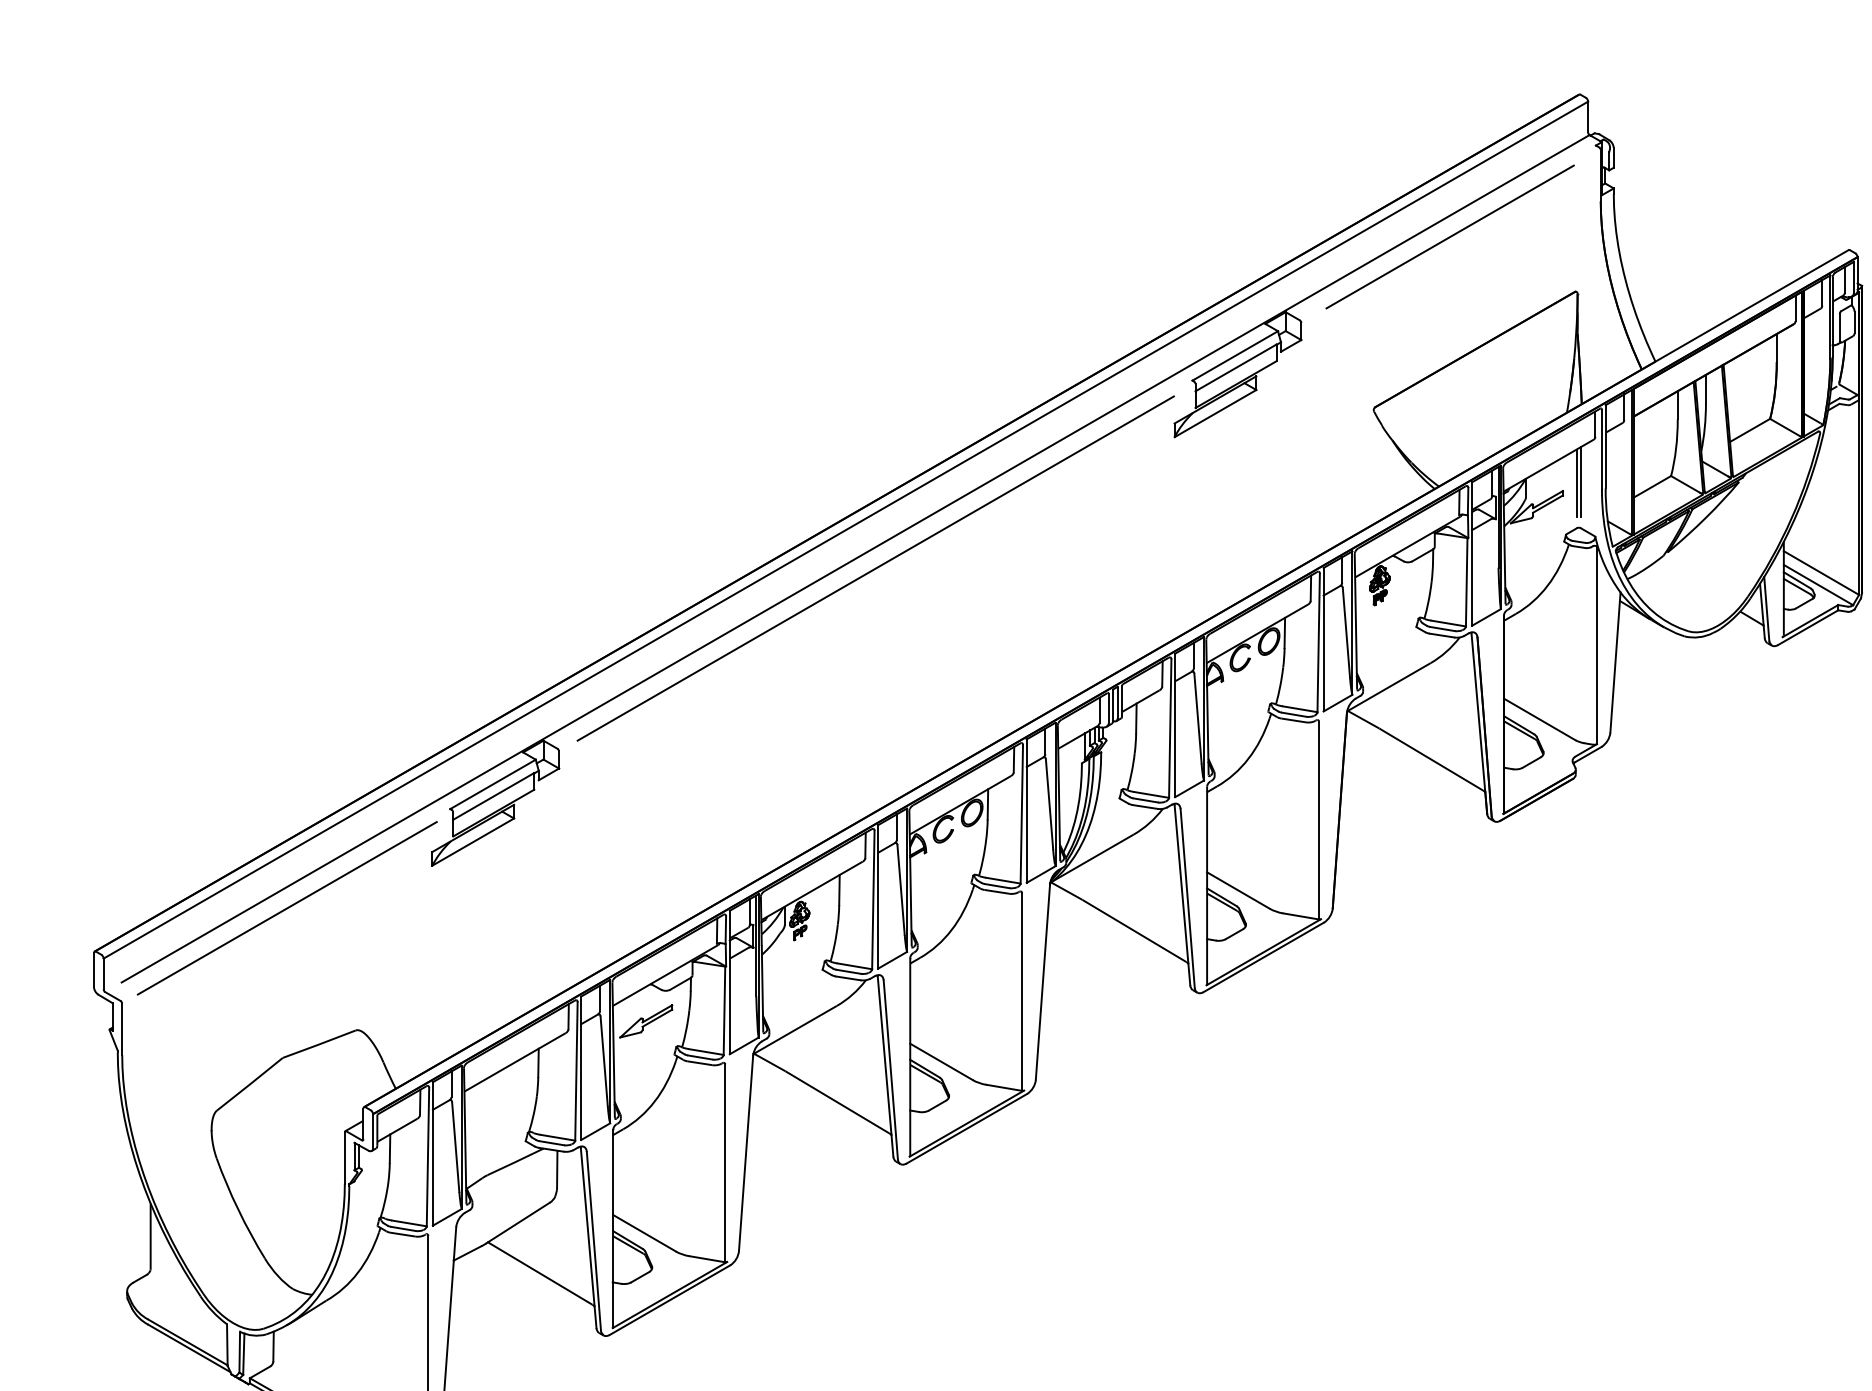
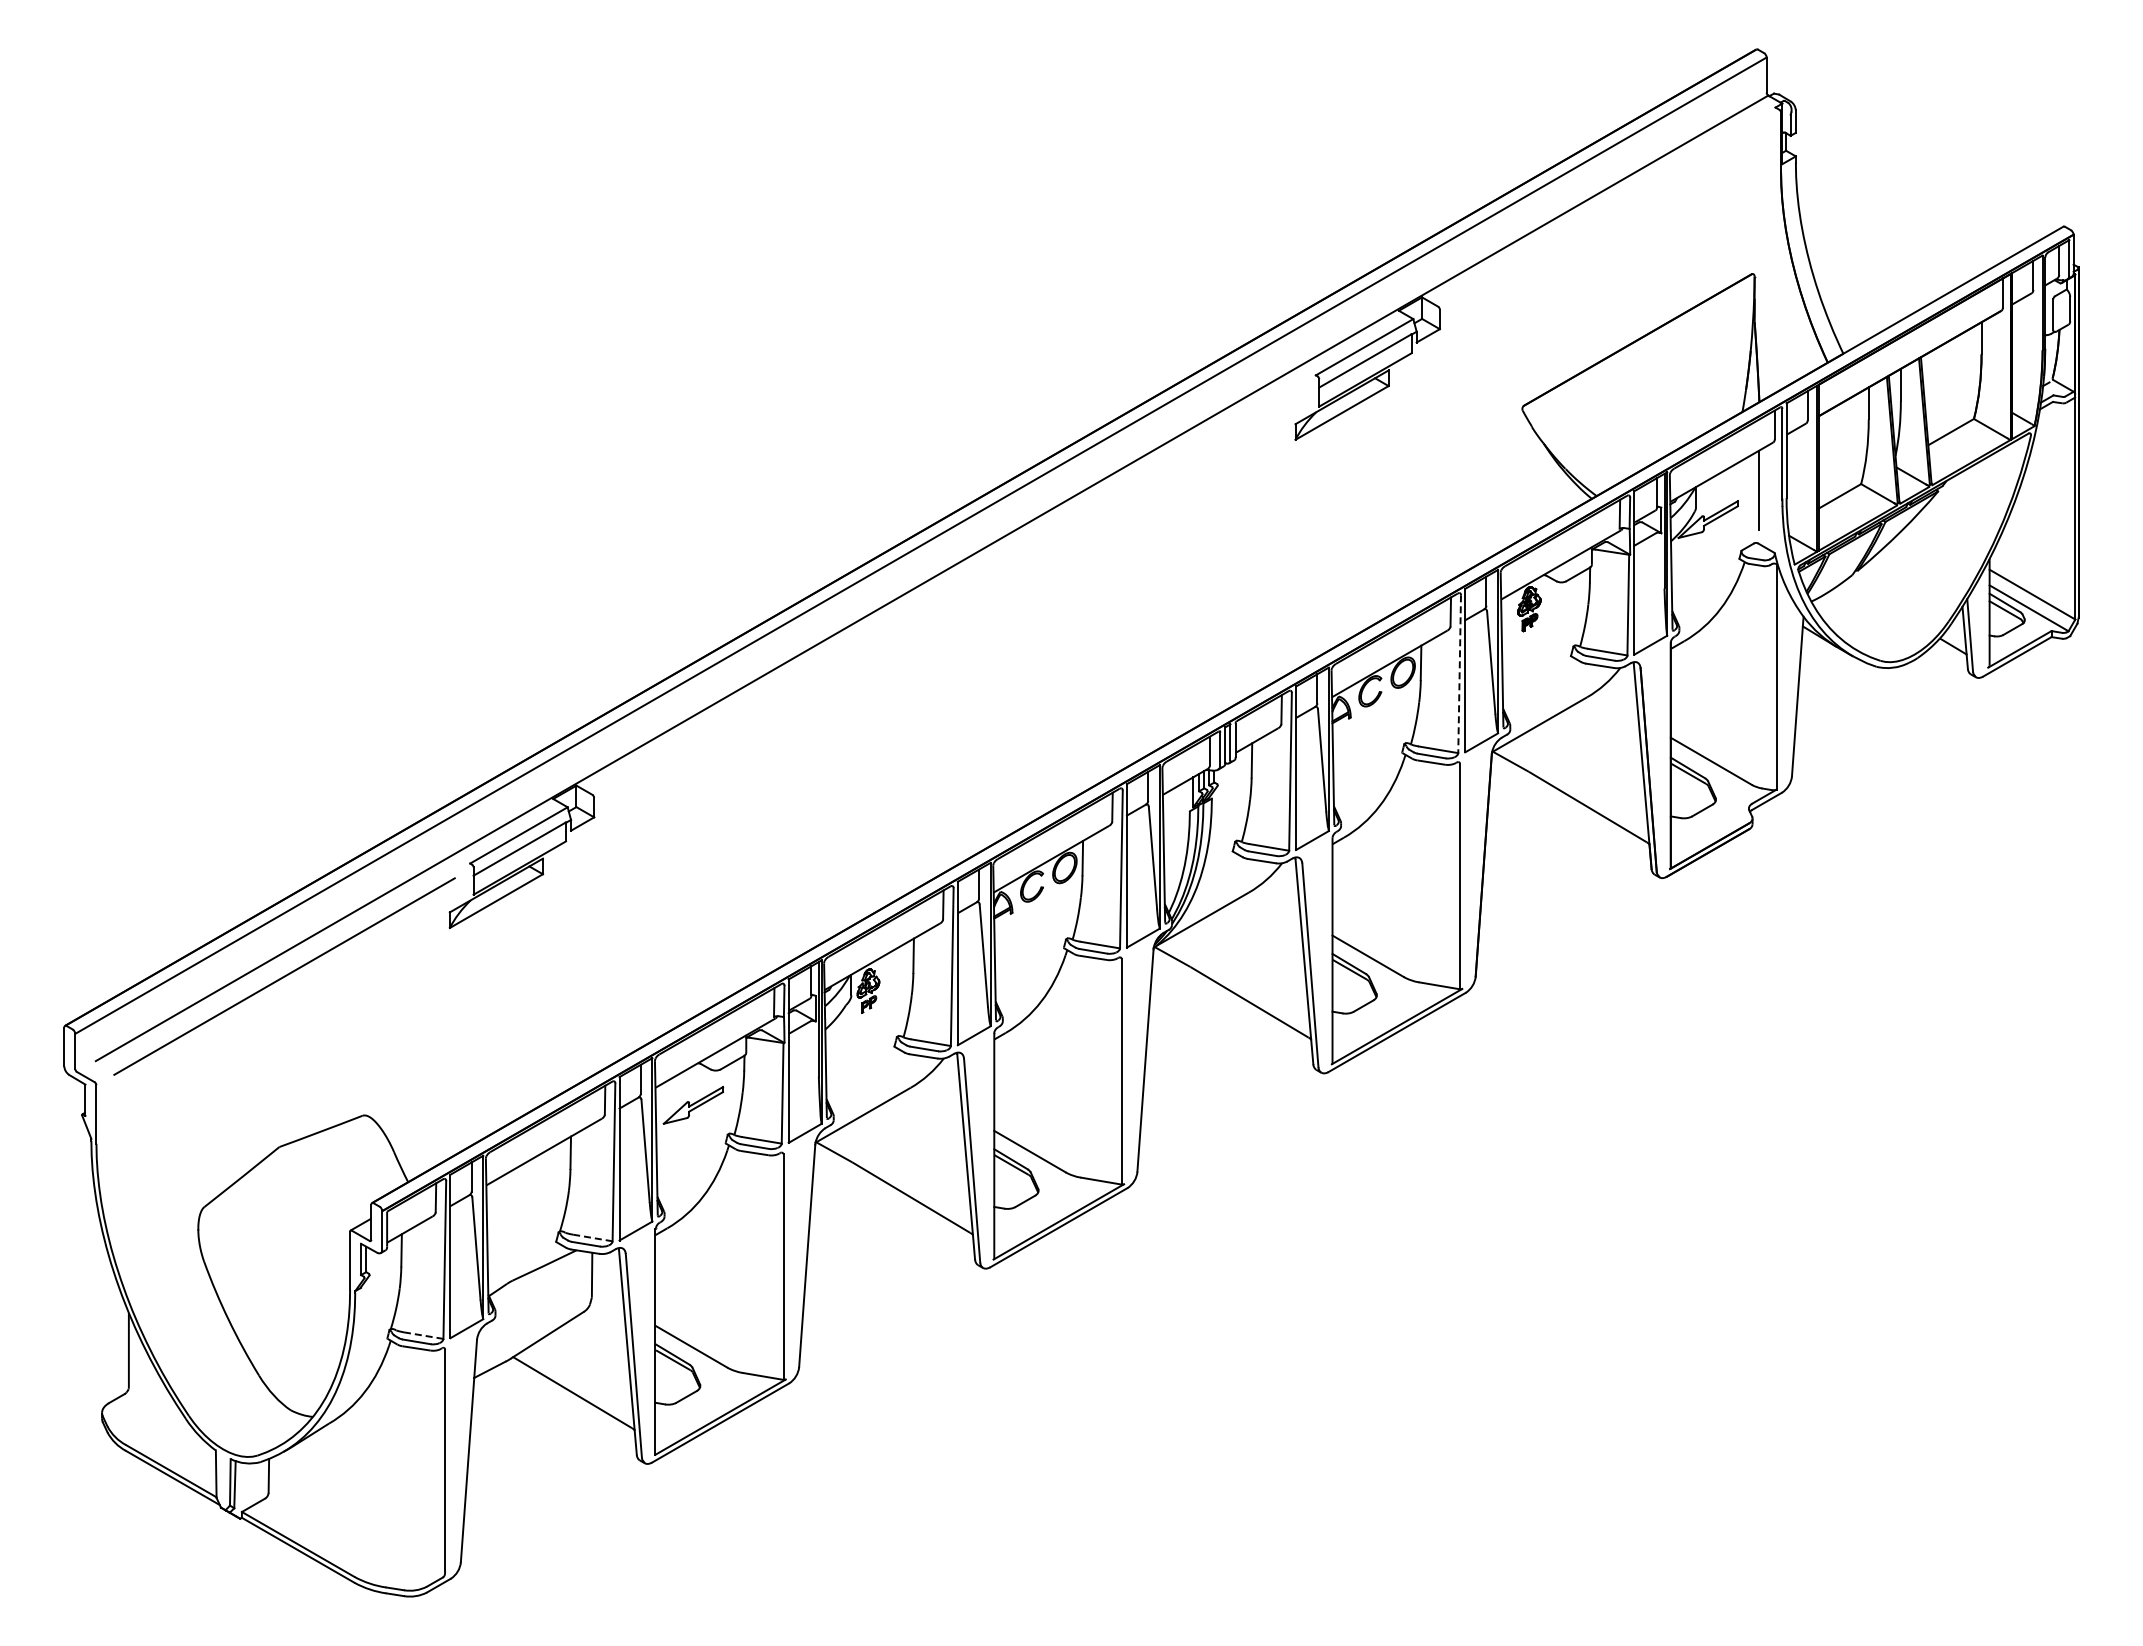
line: (1450, 236) -> (1609, 211), removed
line: (1576, 482) -> (1753, 491), removed
line: (875, 568) -> (954, 589), removed
line: (1318, 643) -> (1459, 674), solid -> dashed
line: (557, 1138) -> (592, 1238), solid -> dashed
line: (409, 1223) -> (423, 1335), solid -> dashed

